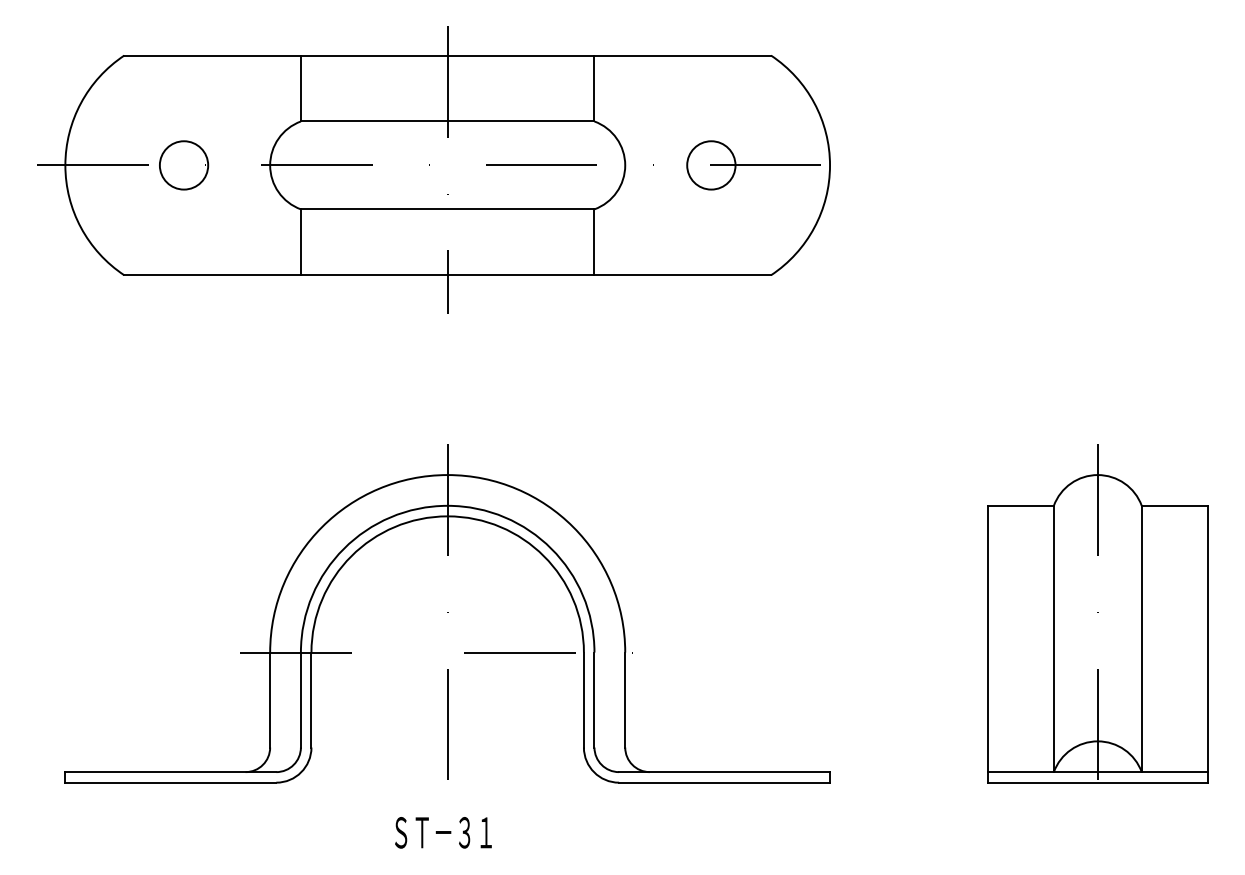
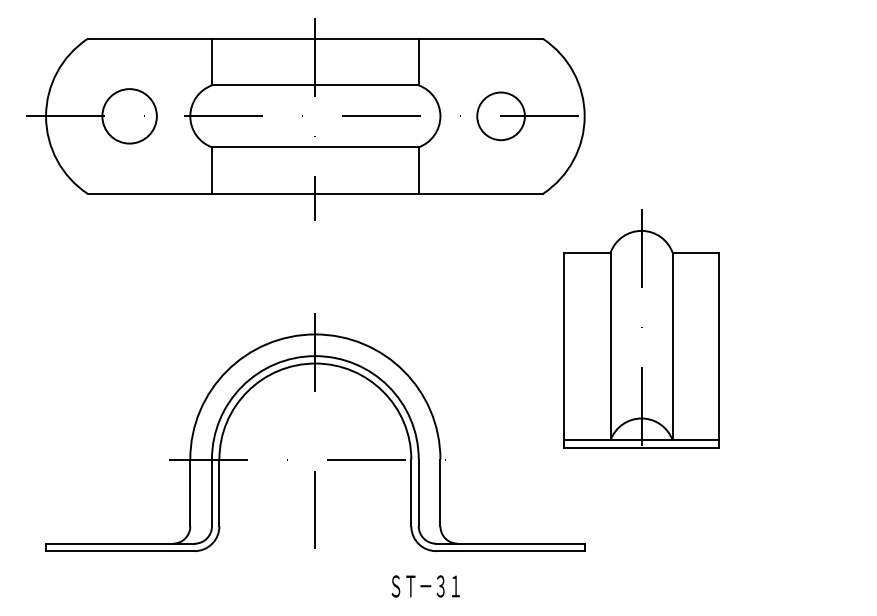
circle: (183, 165) -> (129, 116), size x1.6
circle: (711, 165) -> (501, 116), size x1.4
part: (1097, 613) -> (641, 328), moved
text: (443, 832) -> (425, 586), moved

